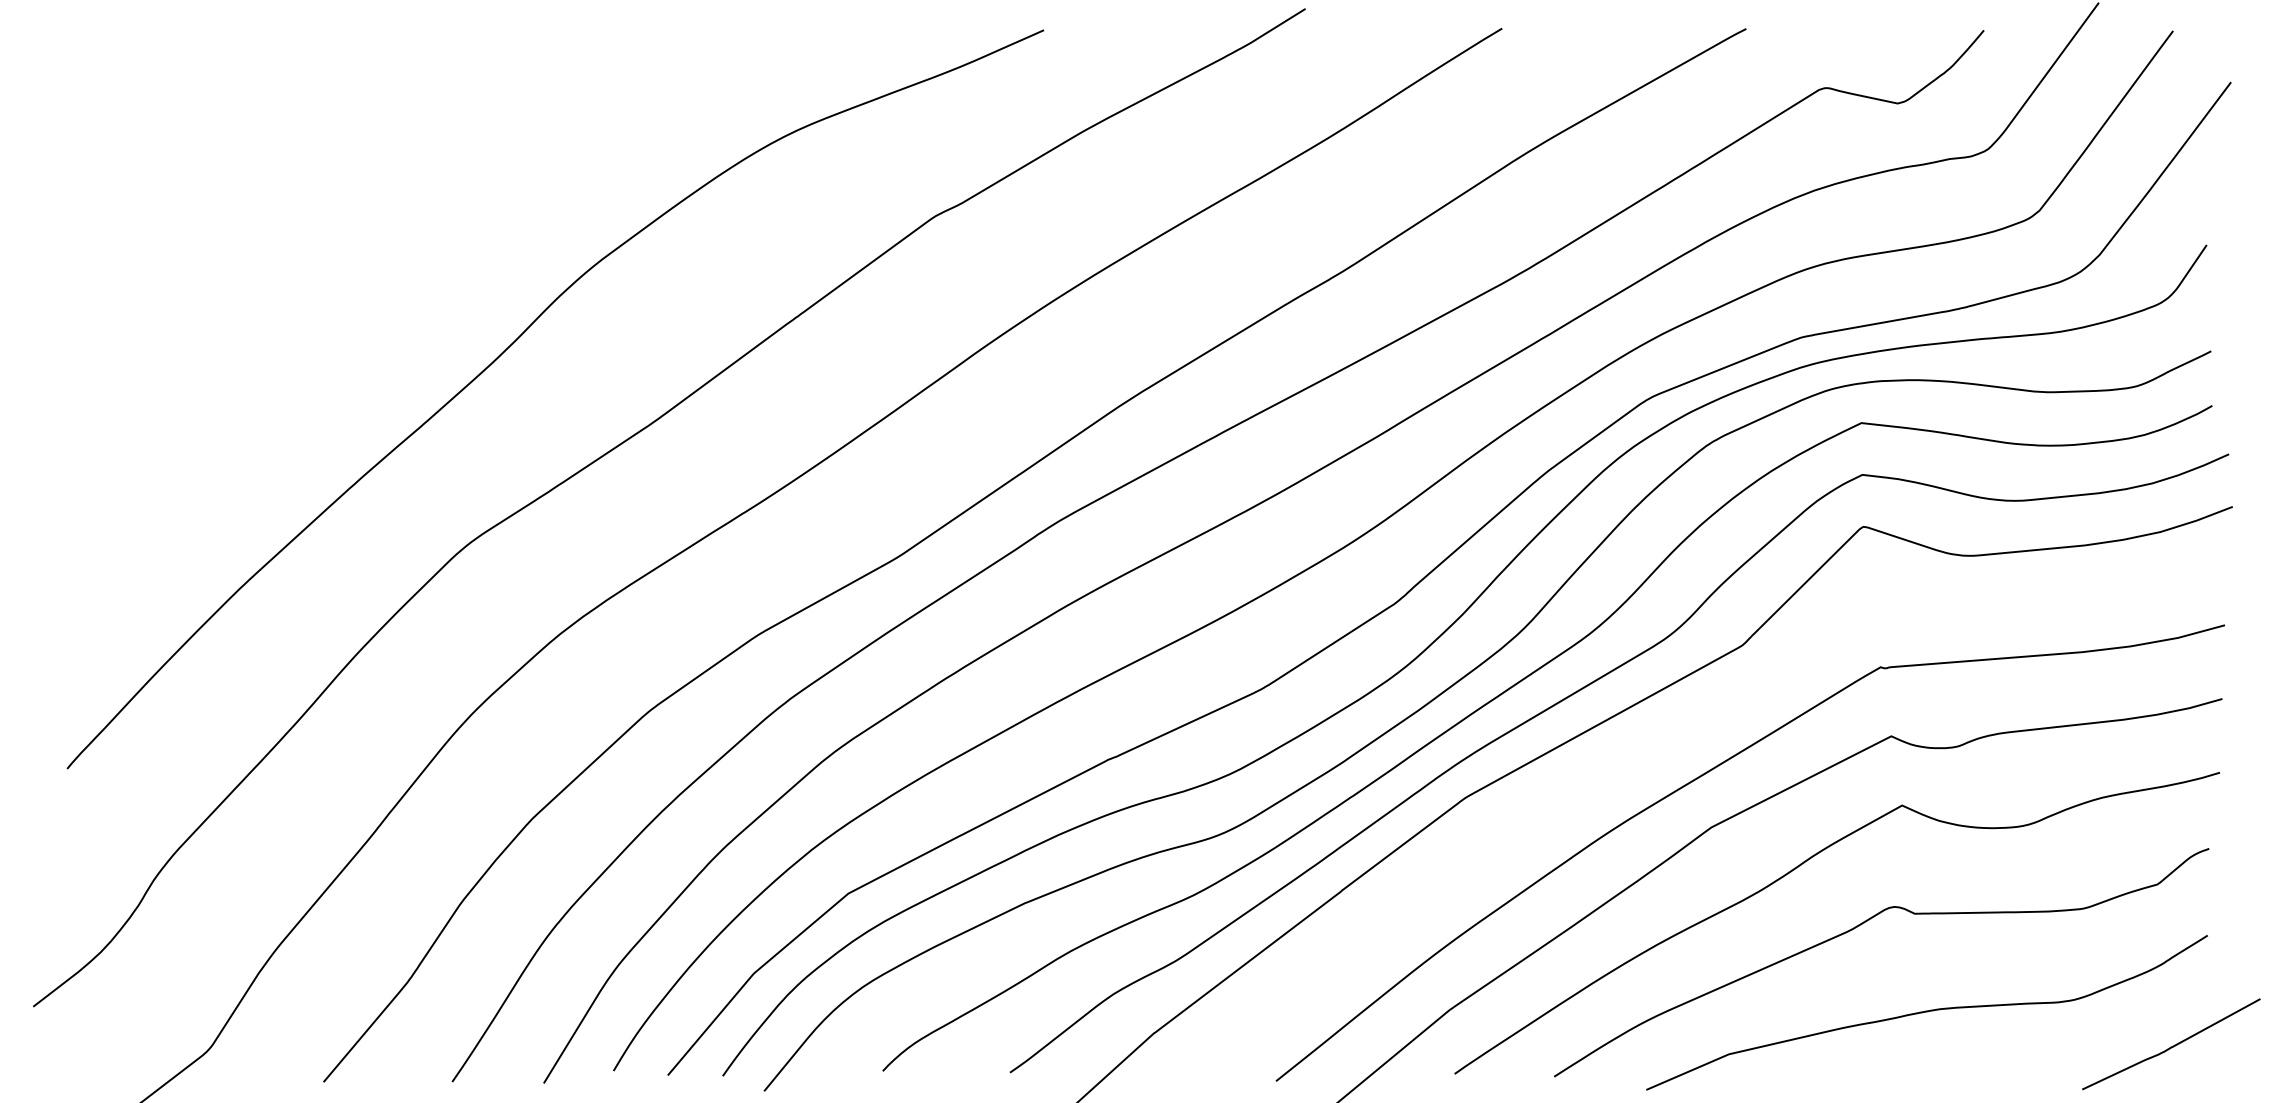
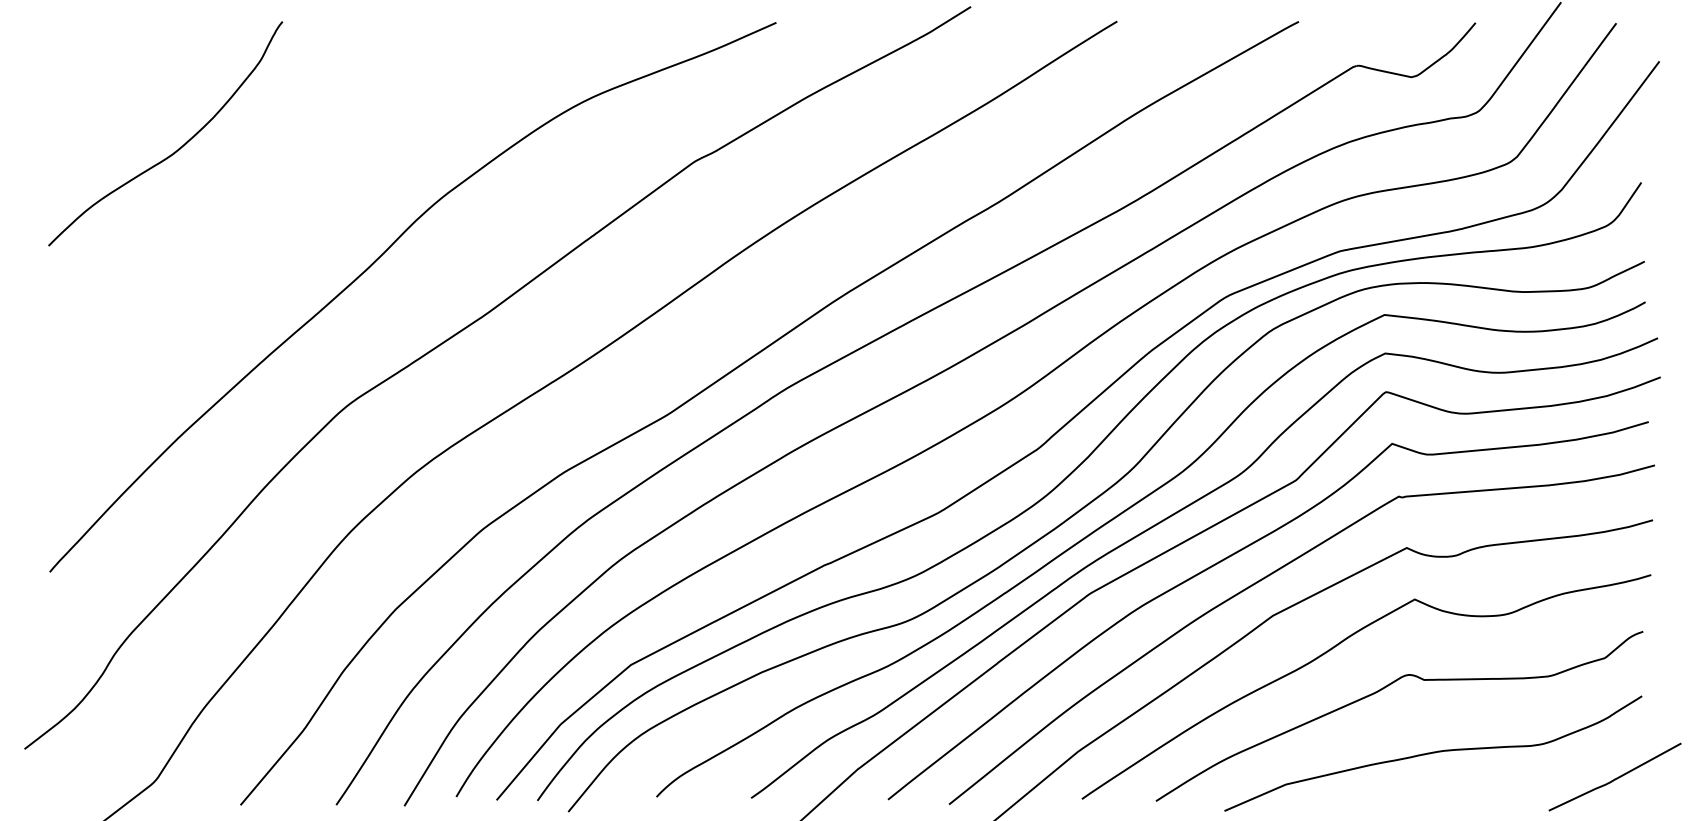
curve: (241, 198) -> (179, 147), added
curve: (1659, 745) -> (1234, 554), added

